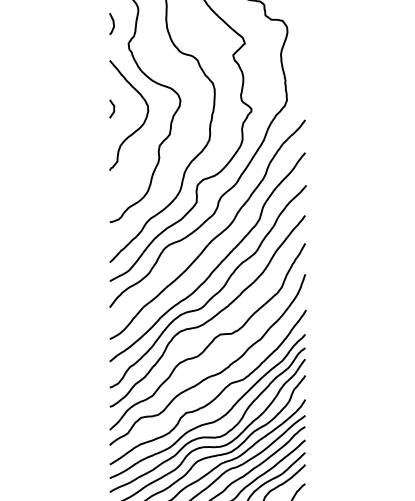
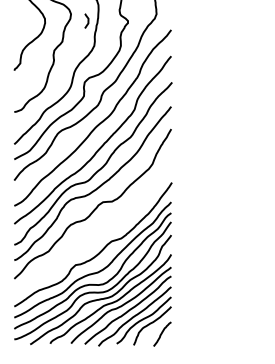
curve: (113, 108) -> (87, 20), moved
curve: (213, 374) -> (97, 234), removed

